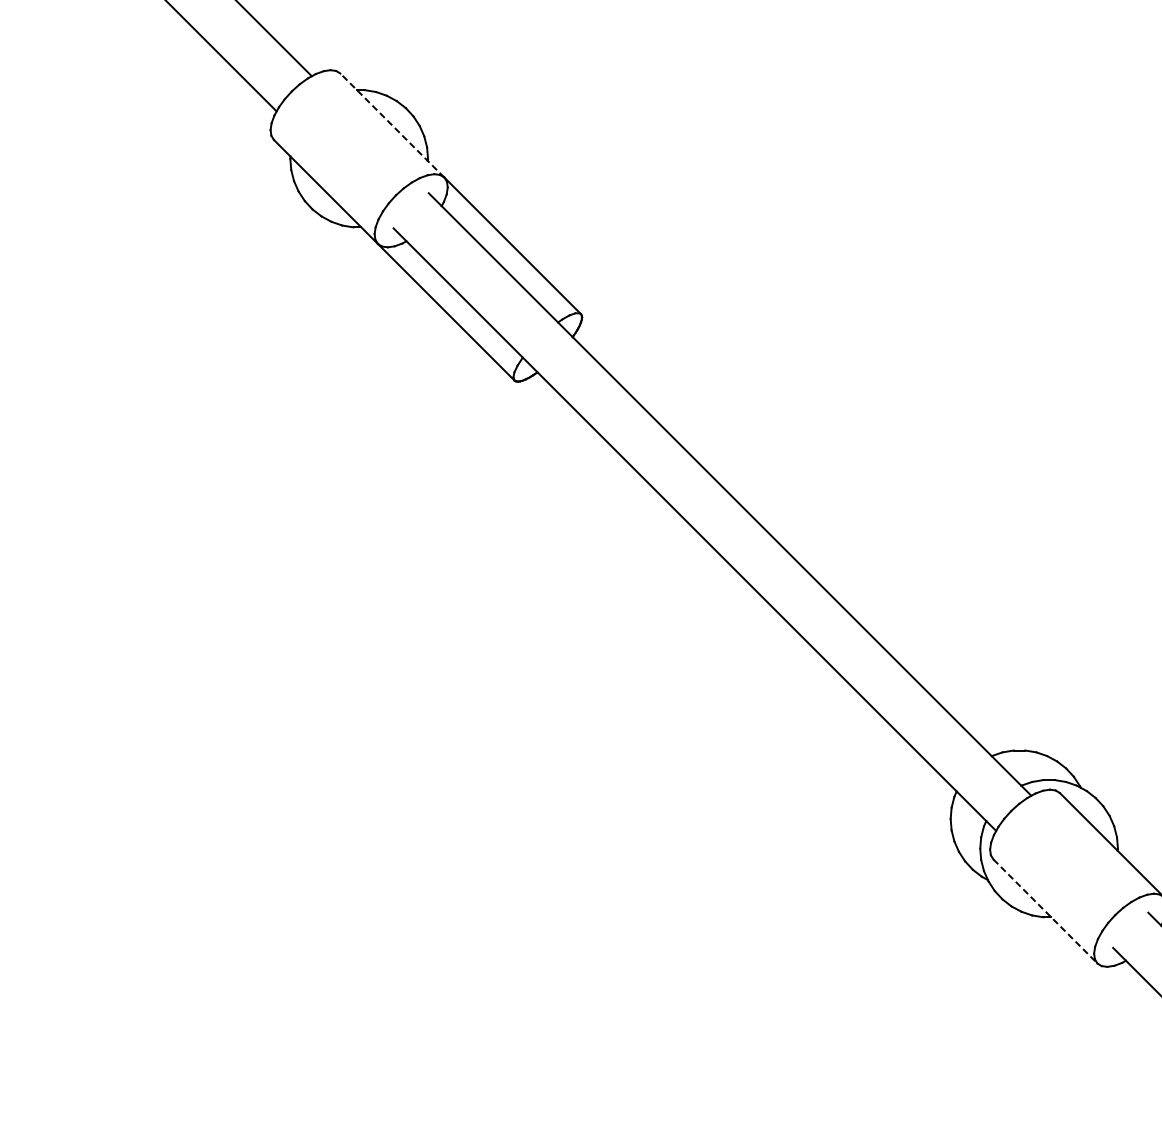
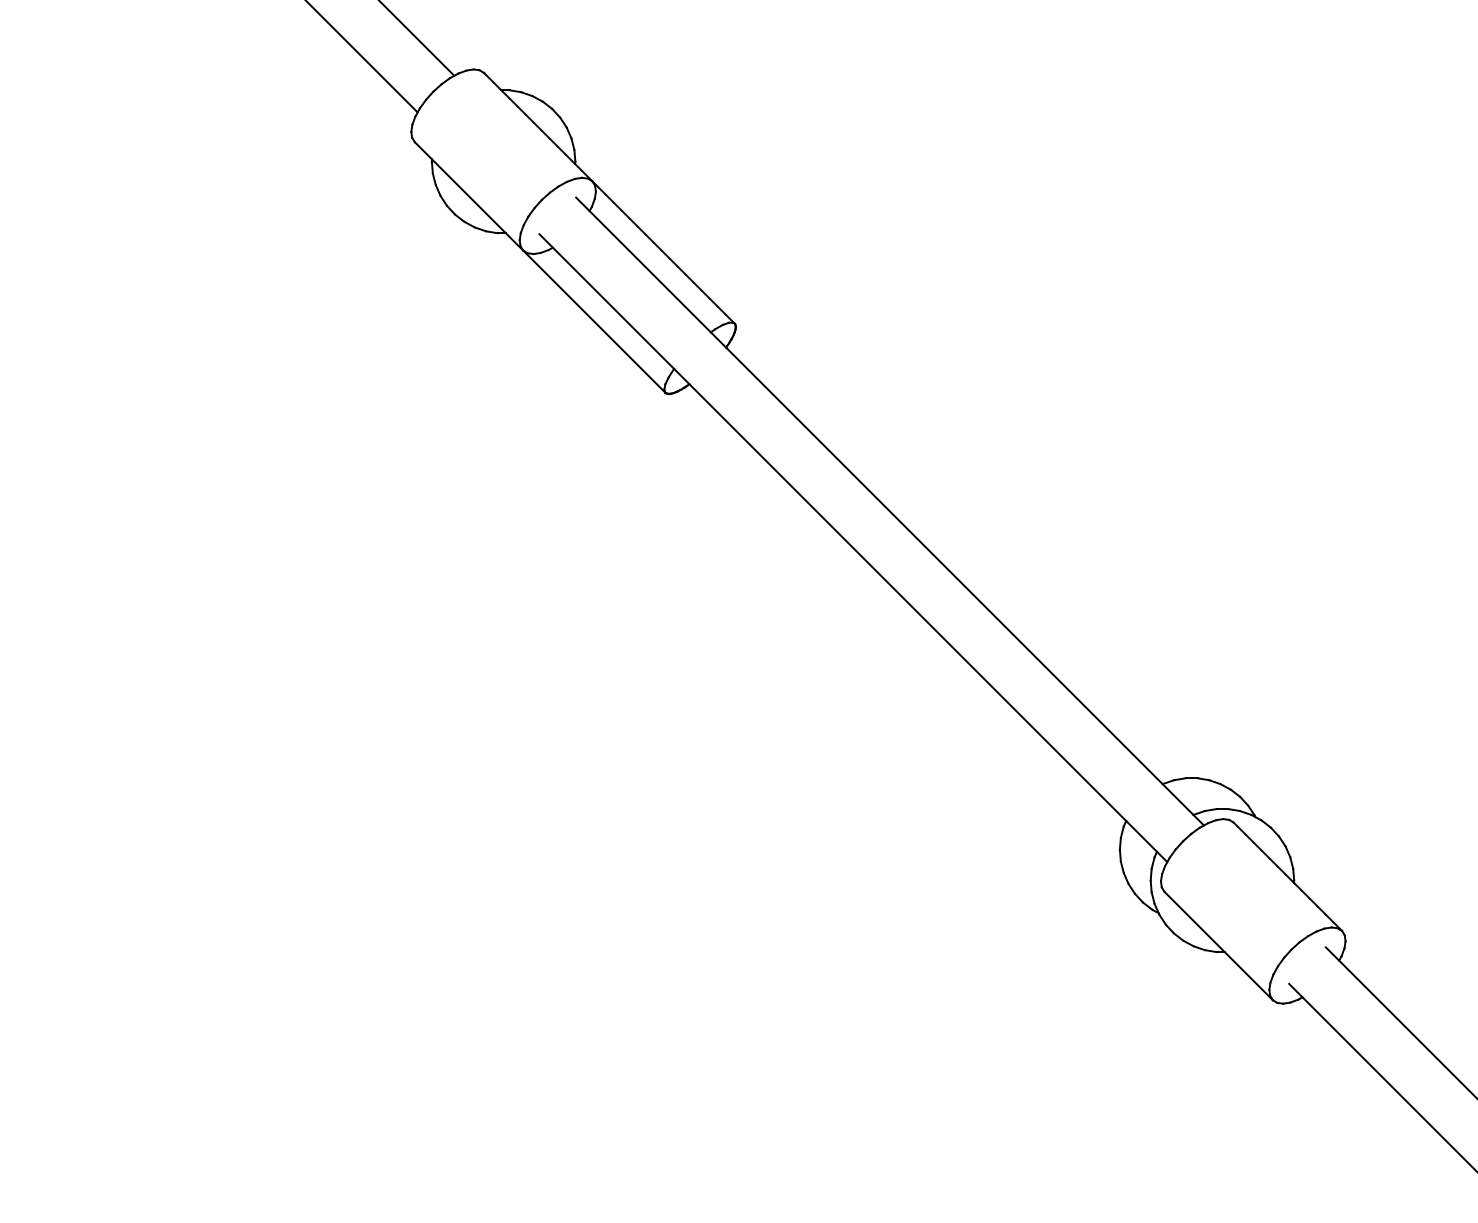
line: (392, 125) -> (538, 127), dashed -> solid
line: (1045, 911) -> (1218, 946), dashed -> solid

